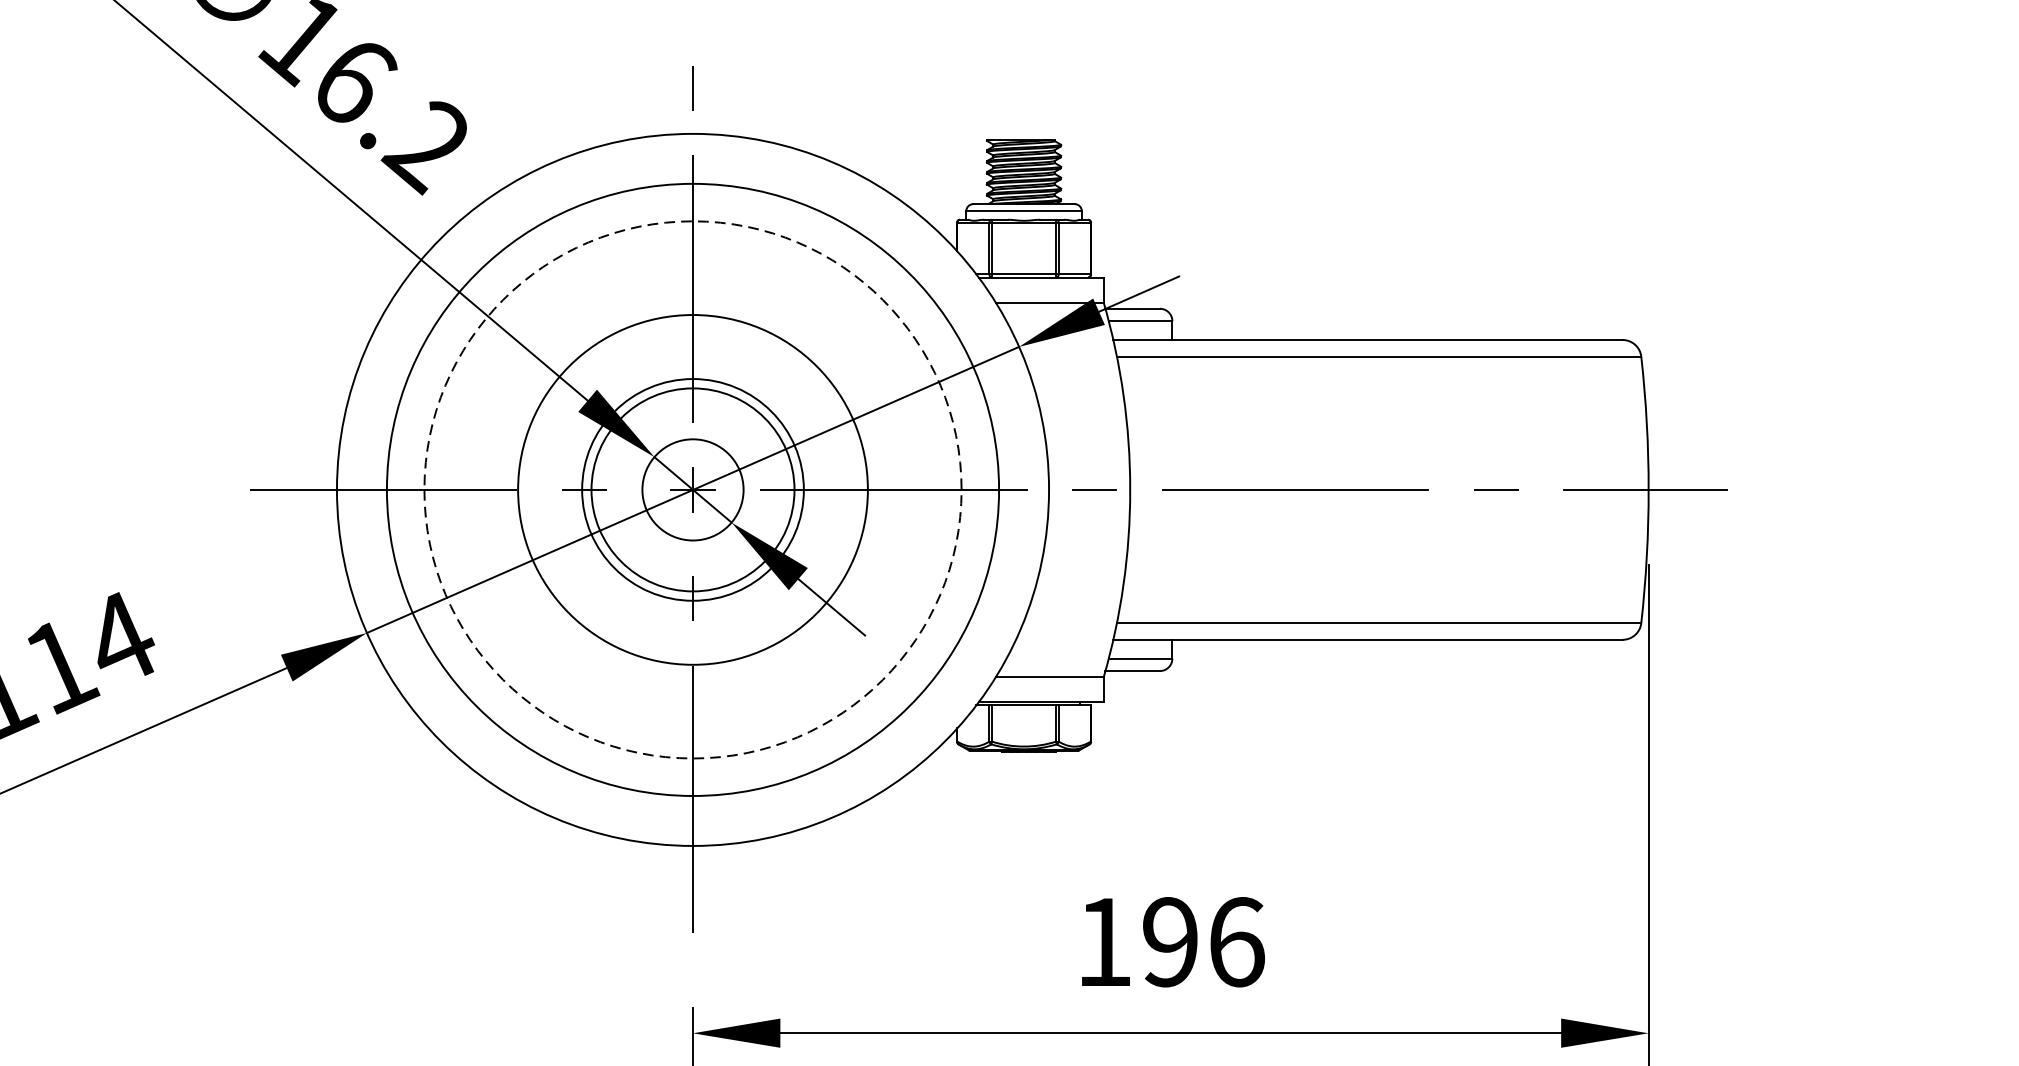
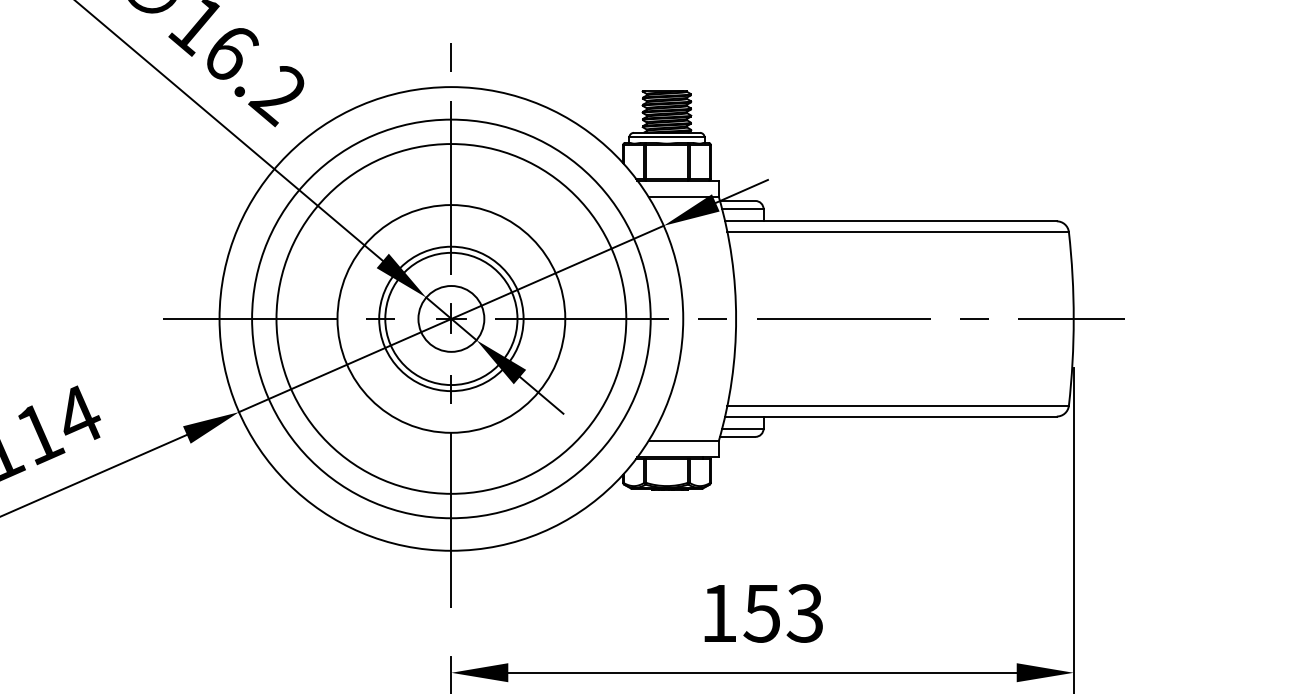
circle: (693, 489) -> (451, 318), dashed -> solid
text: (1202, 942) -> (783, 613), 196 -> 153

